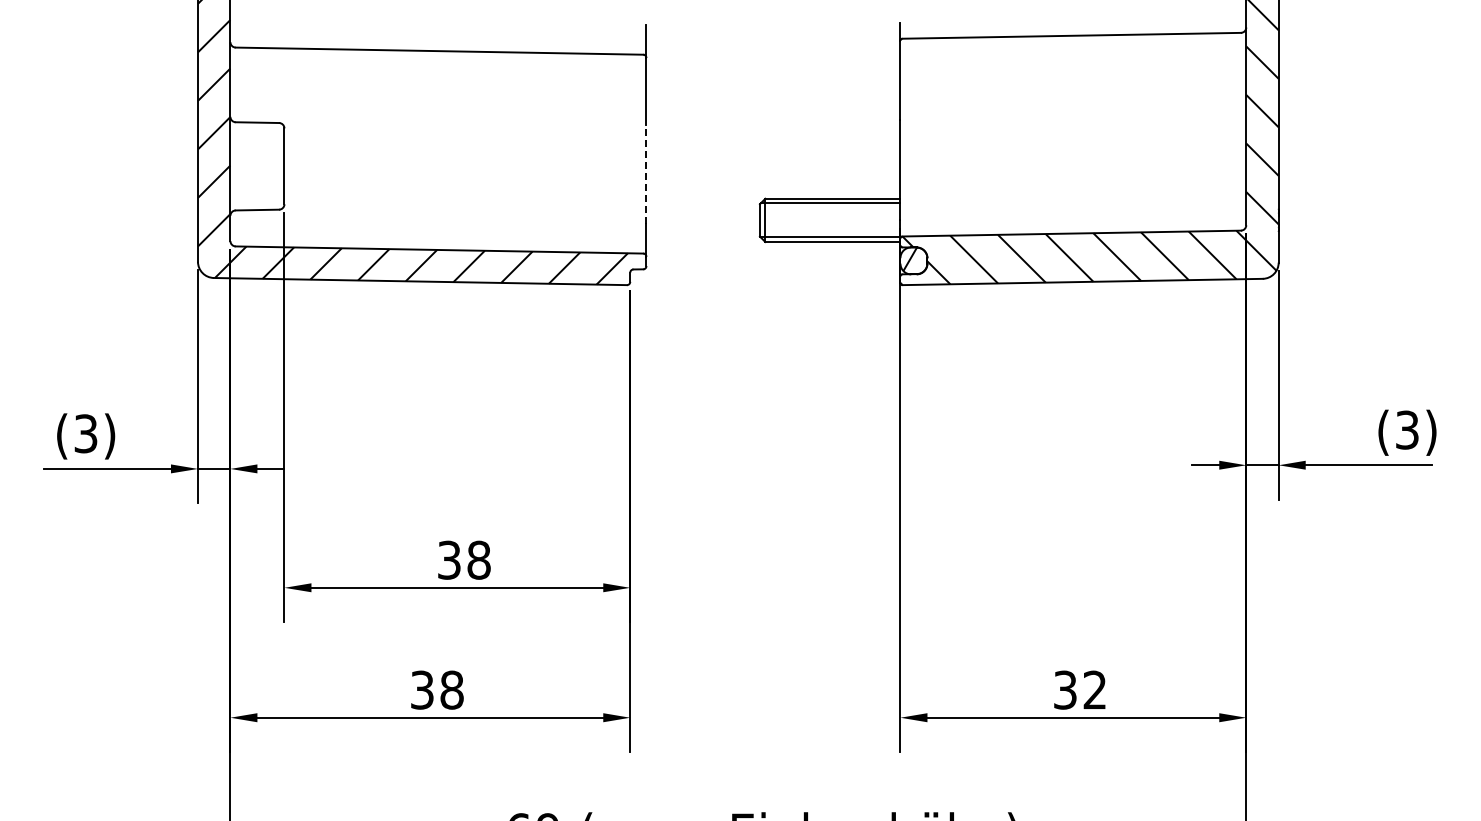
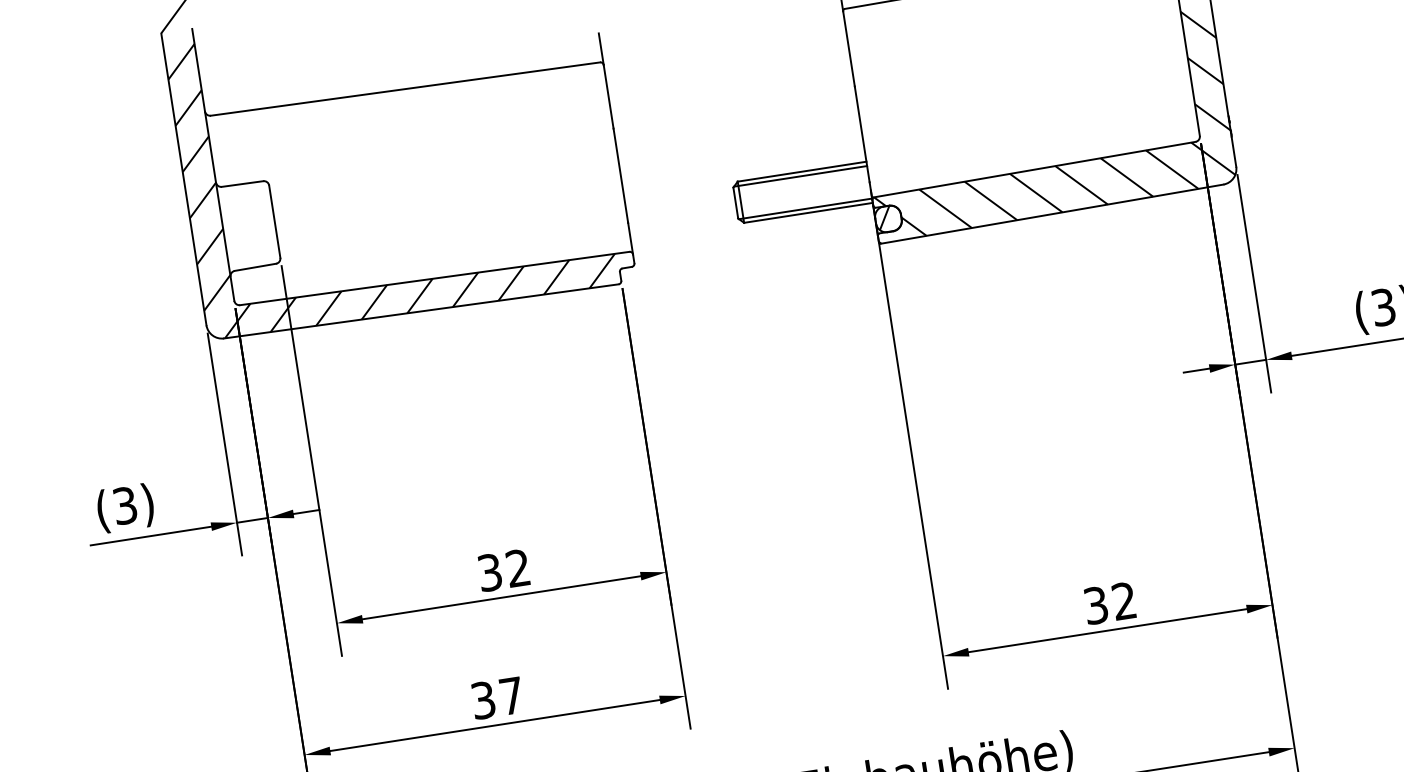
line: (646, 173) -> (620, 175), dashed -> solid
text: (478, 559) -> (517, 567), 38 -> 32
text: (451, 689) -> (511, 695), 38 -> 37

